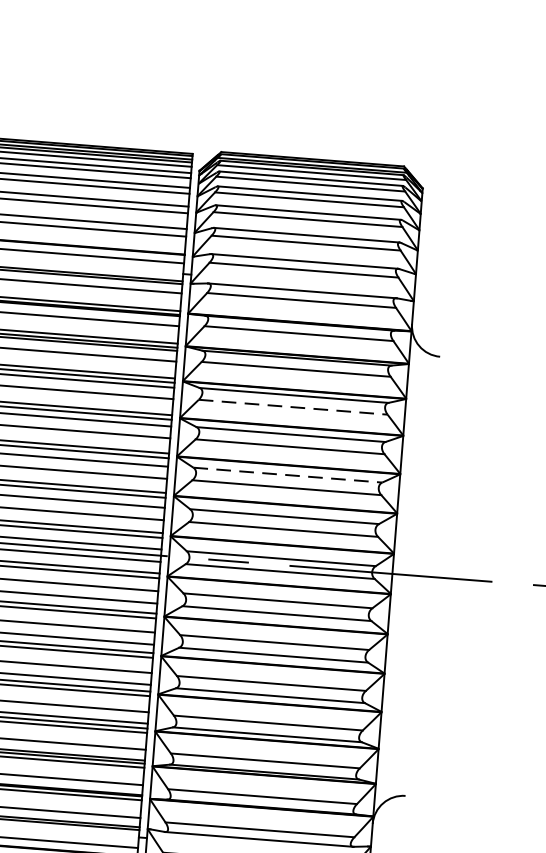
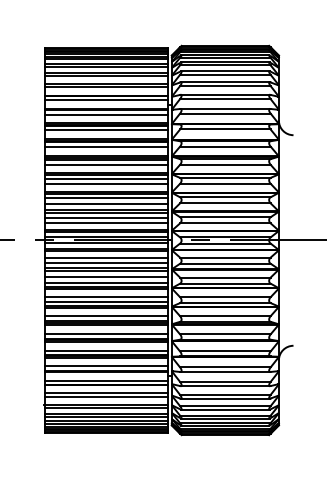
line: (293, 406) -> (225, 164), dashed -> solid
line: (288, 475) -> (225, 197), dashed -> solid

